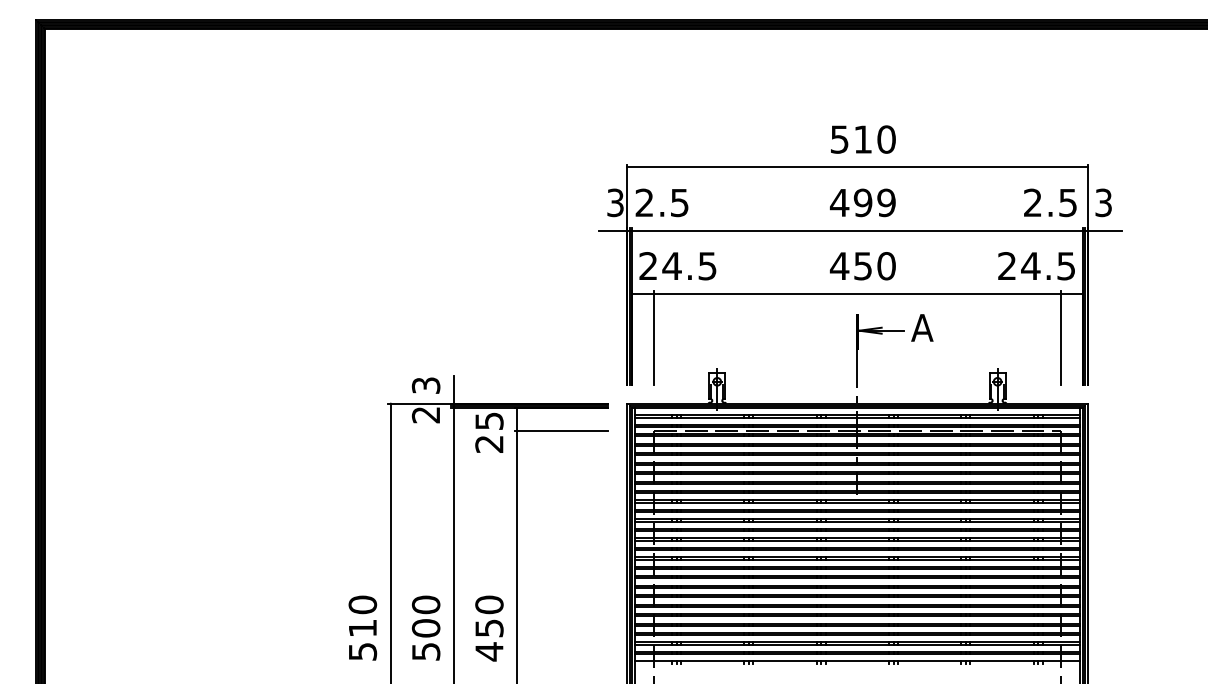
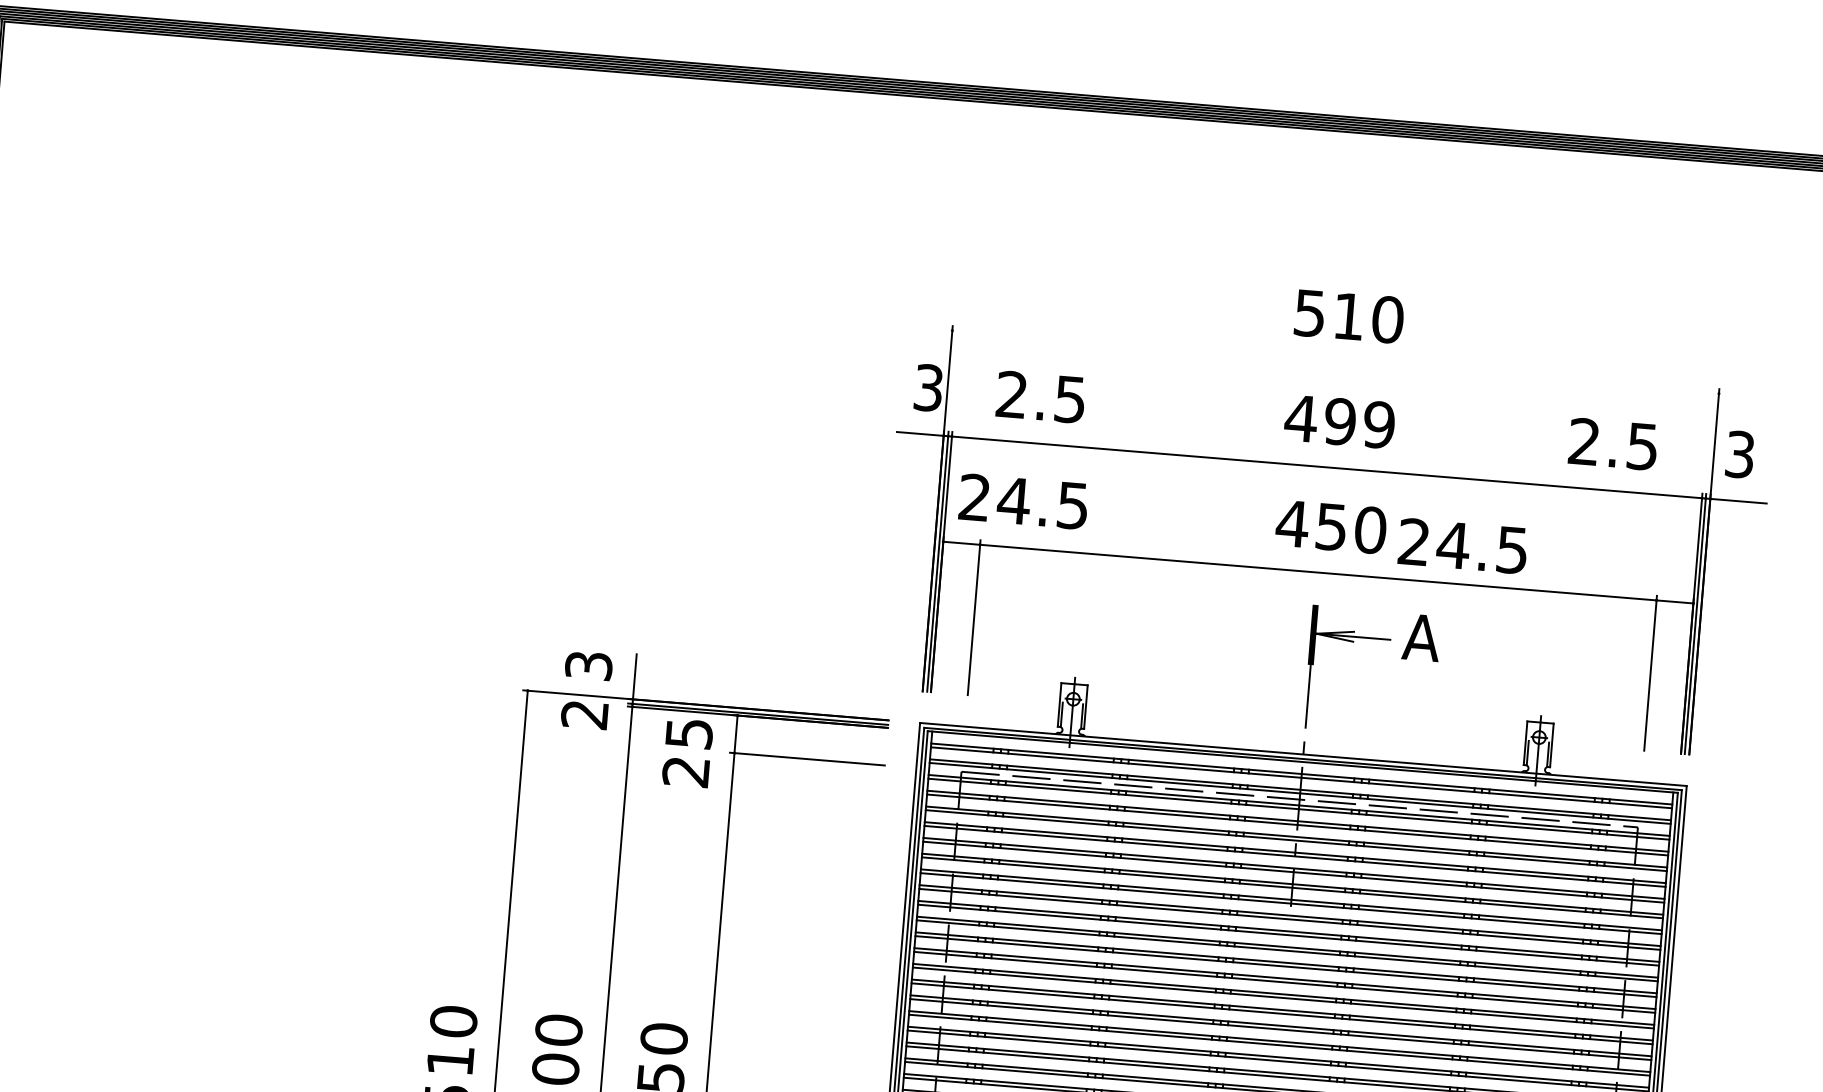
line: (857, 167) -> (1335, 362), removed
text: (661, 202) -> (1040, 396), moved
text: (1050, 202) -> (1613, 443), moved
text: (1036, 266) -> (1462, 546), moved

